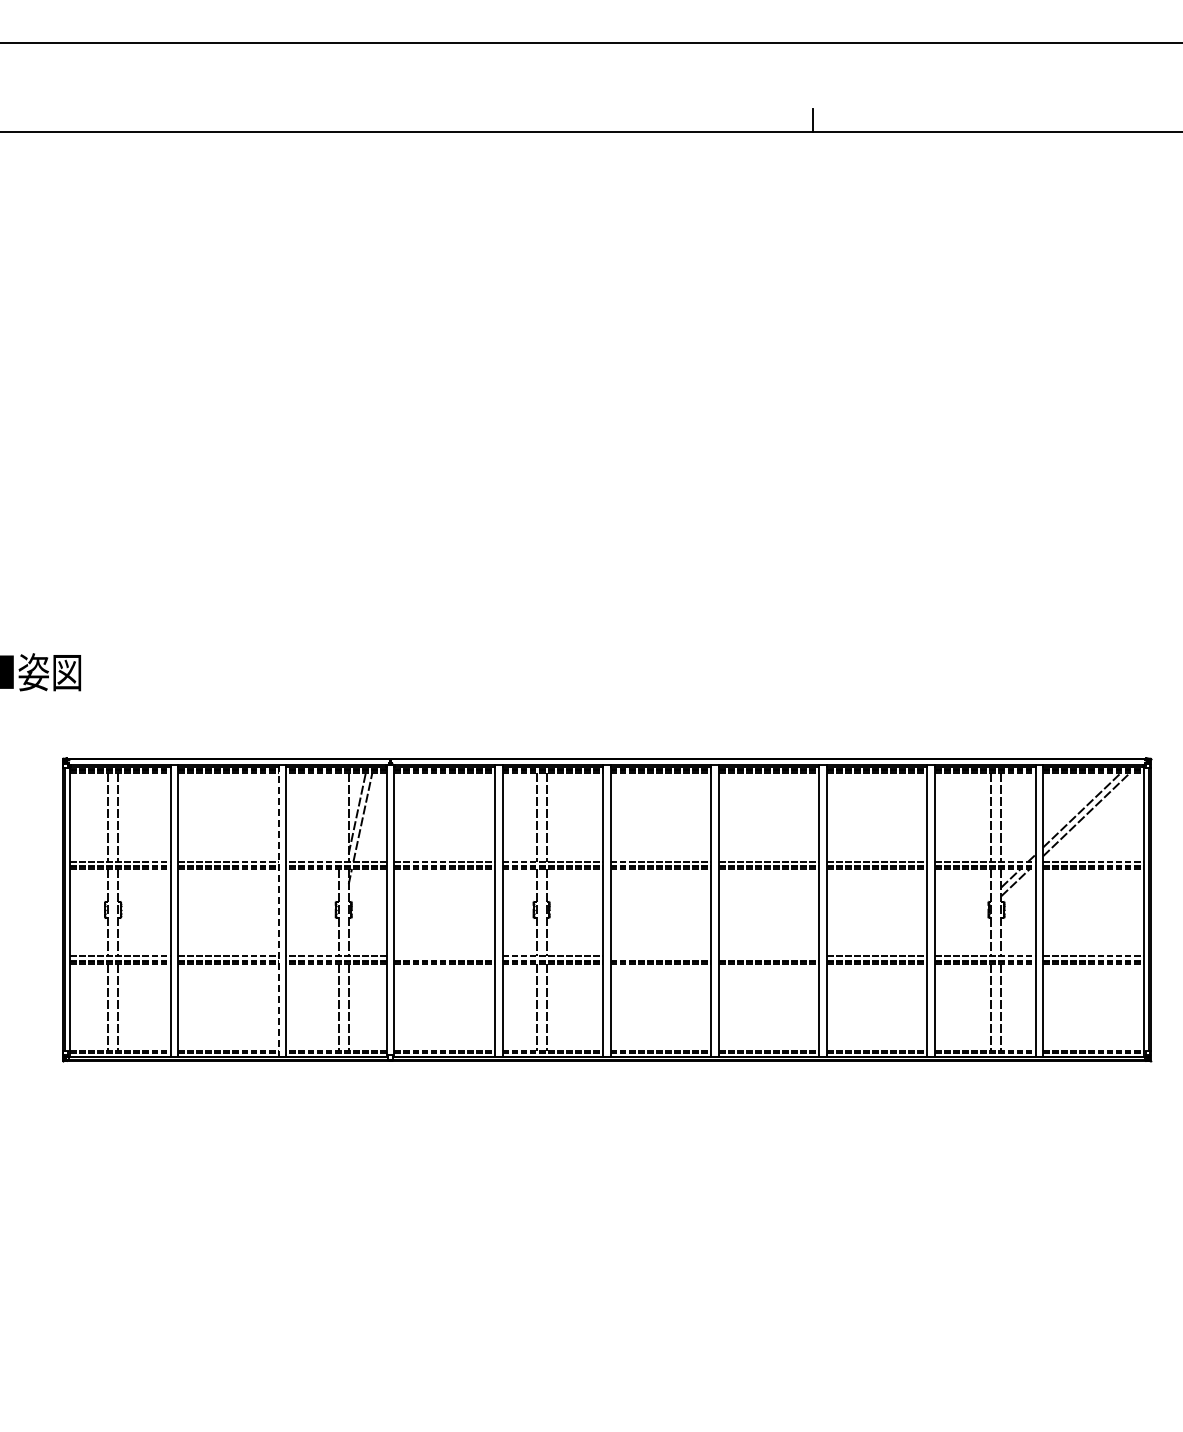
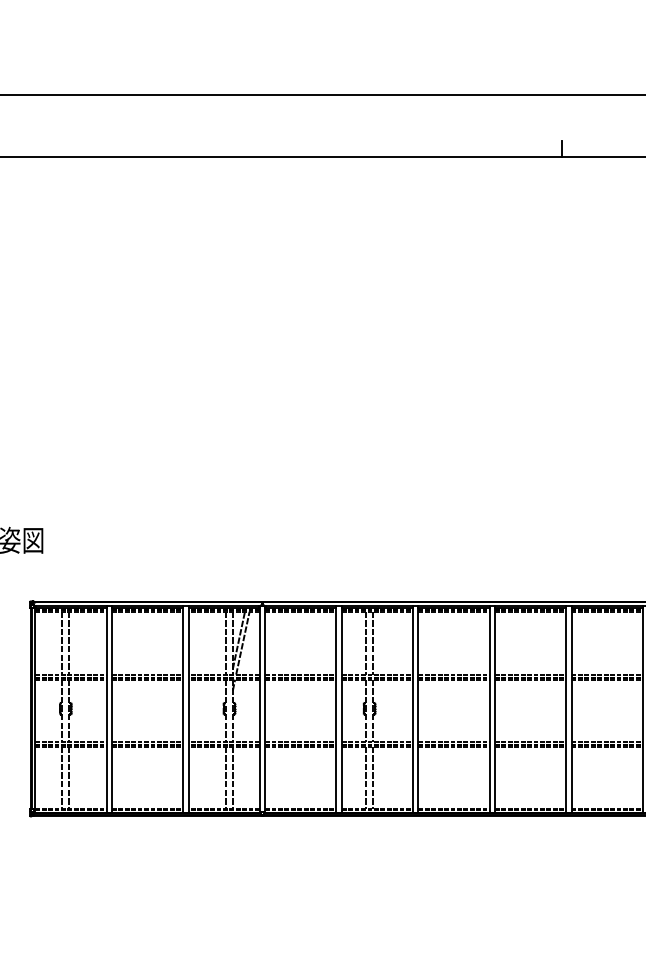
line: (338, 817) -> (225, 643), added
line: (278, 910) -> (183, 709), dashed -> solid
line: (444, 956) -> (300, 741), added
line: (660, 956) -> (453, 741), added
line: (768, 956) -> (530, 741), added

